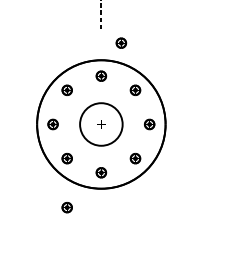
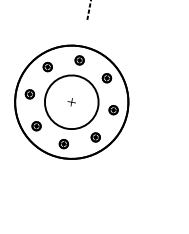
part: (121, 42) -> (102, 34), removed
circle: (100, 124) -> (71, 102), size x1.43
part: (66, 207) -> (27, 168), removed

